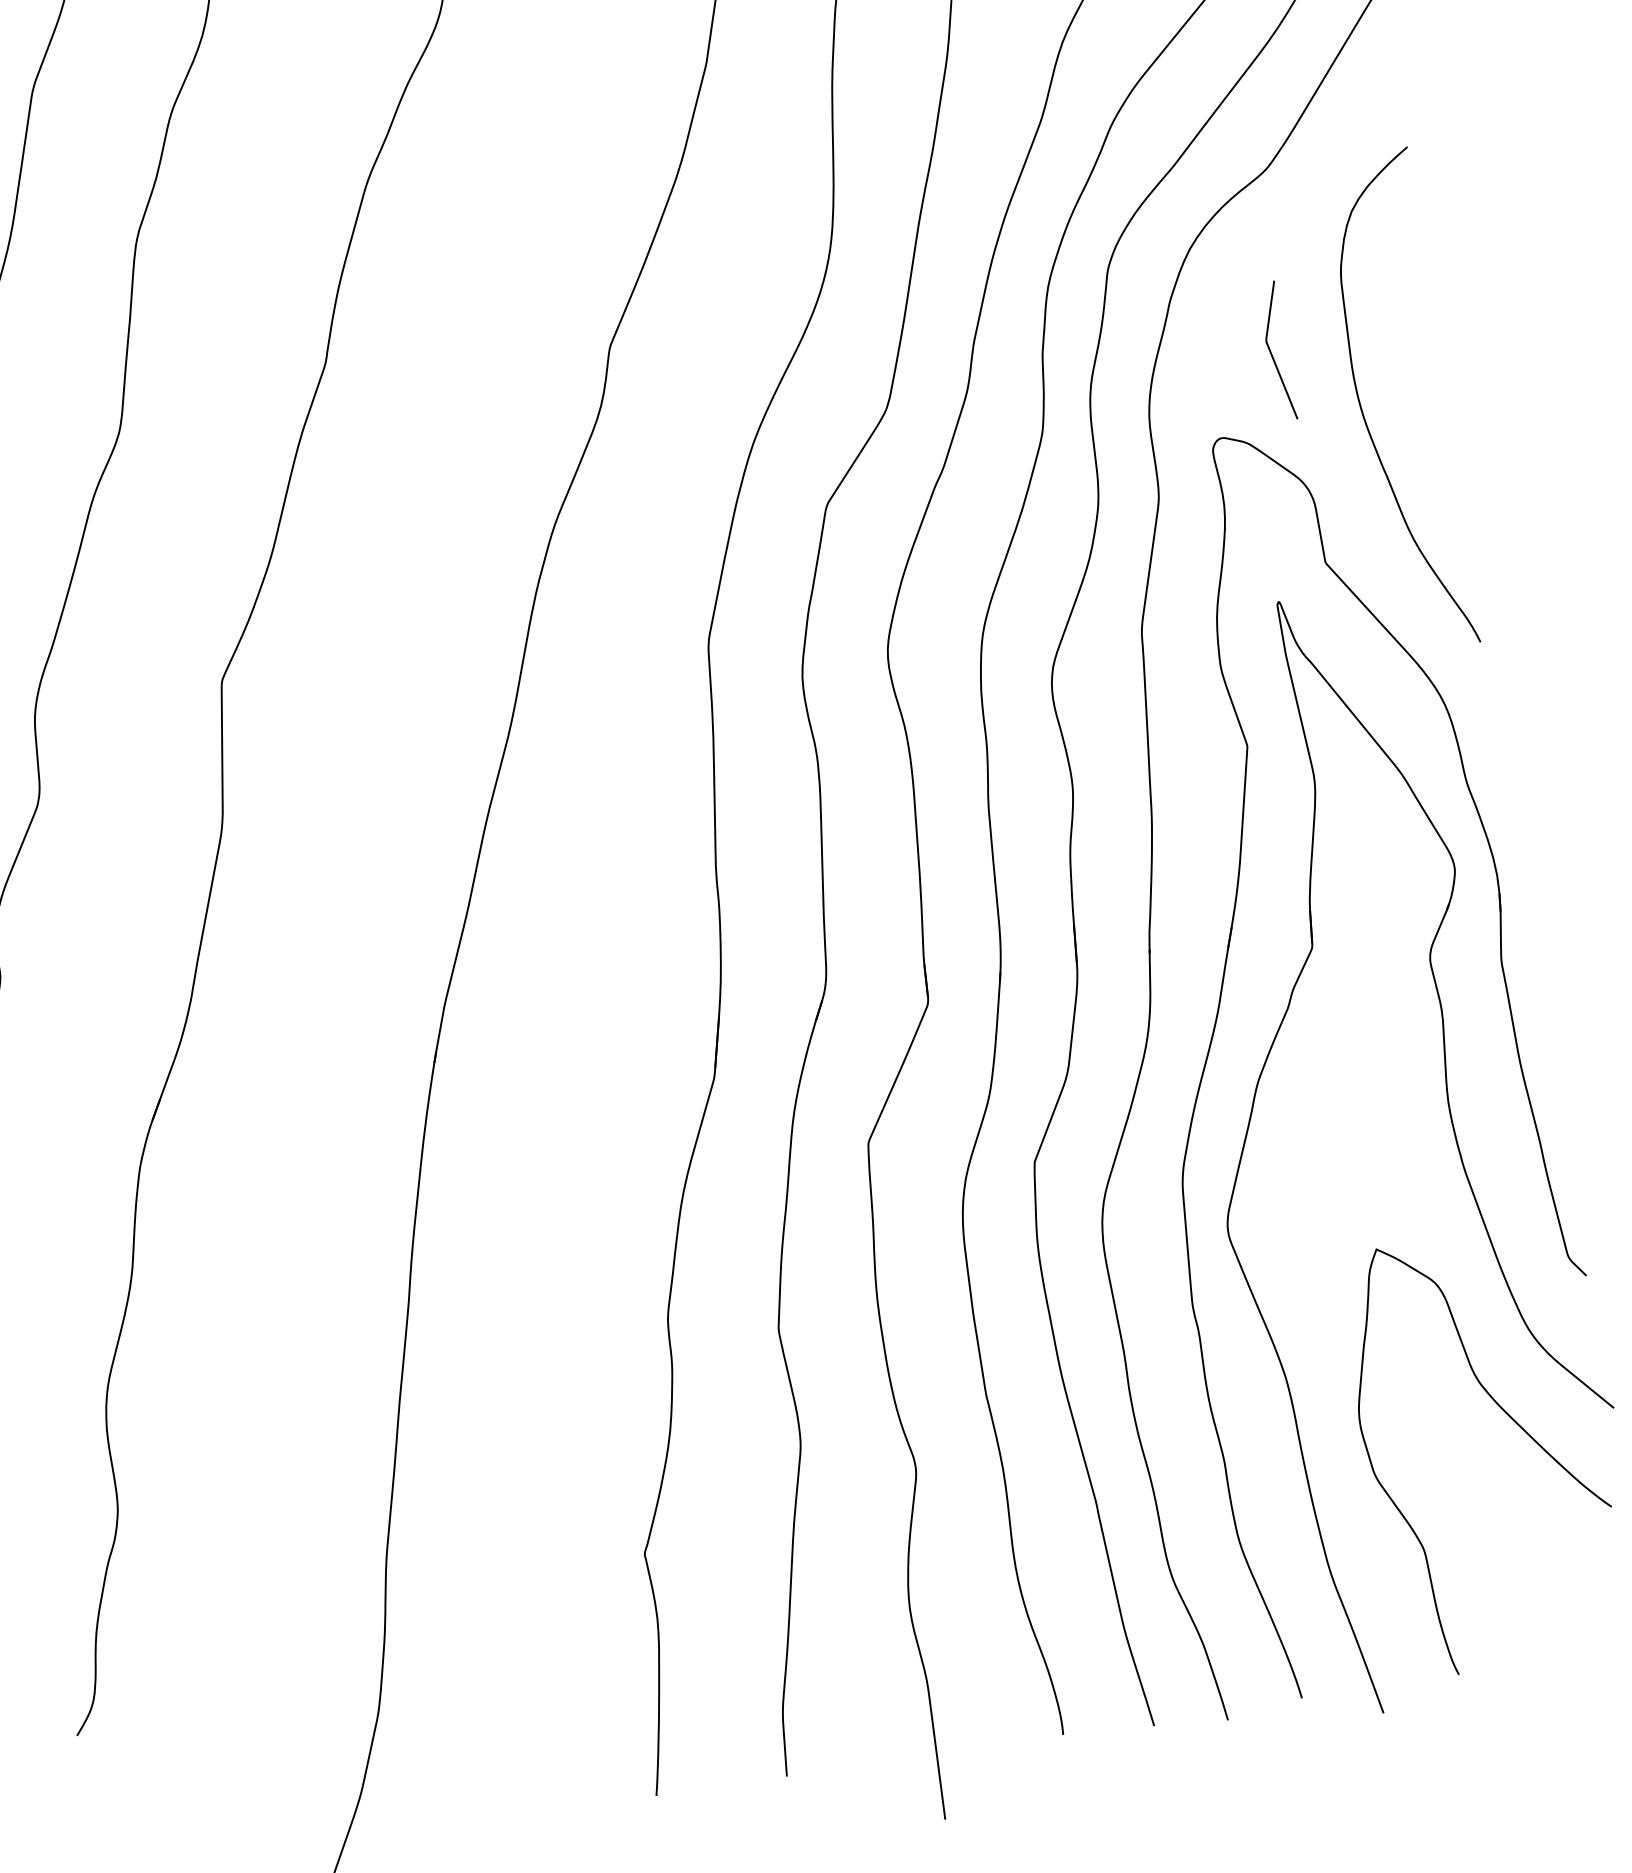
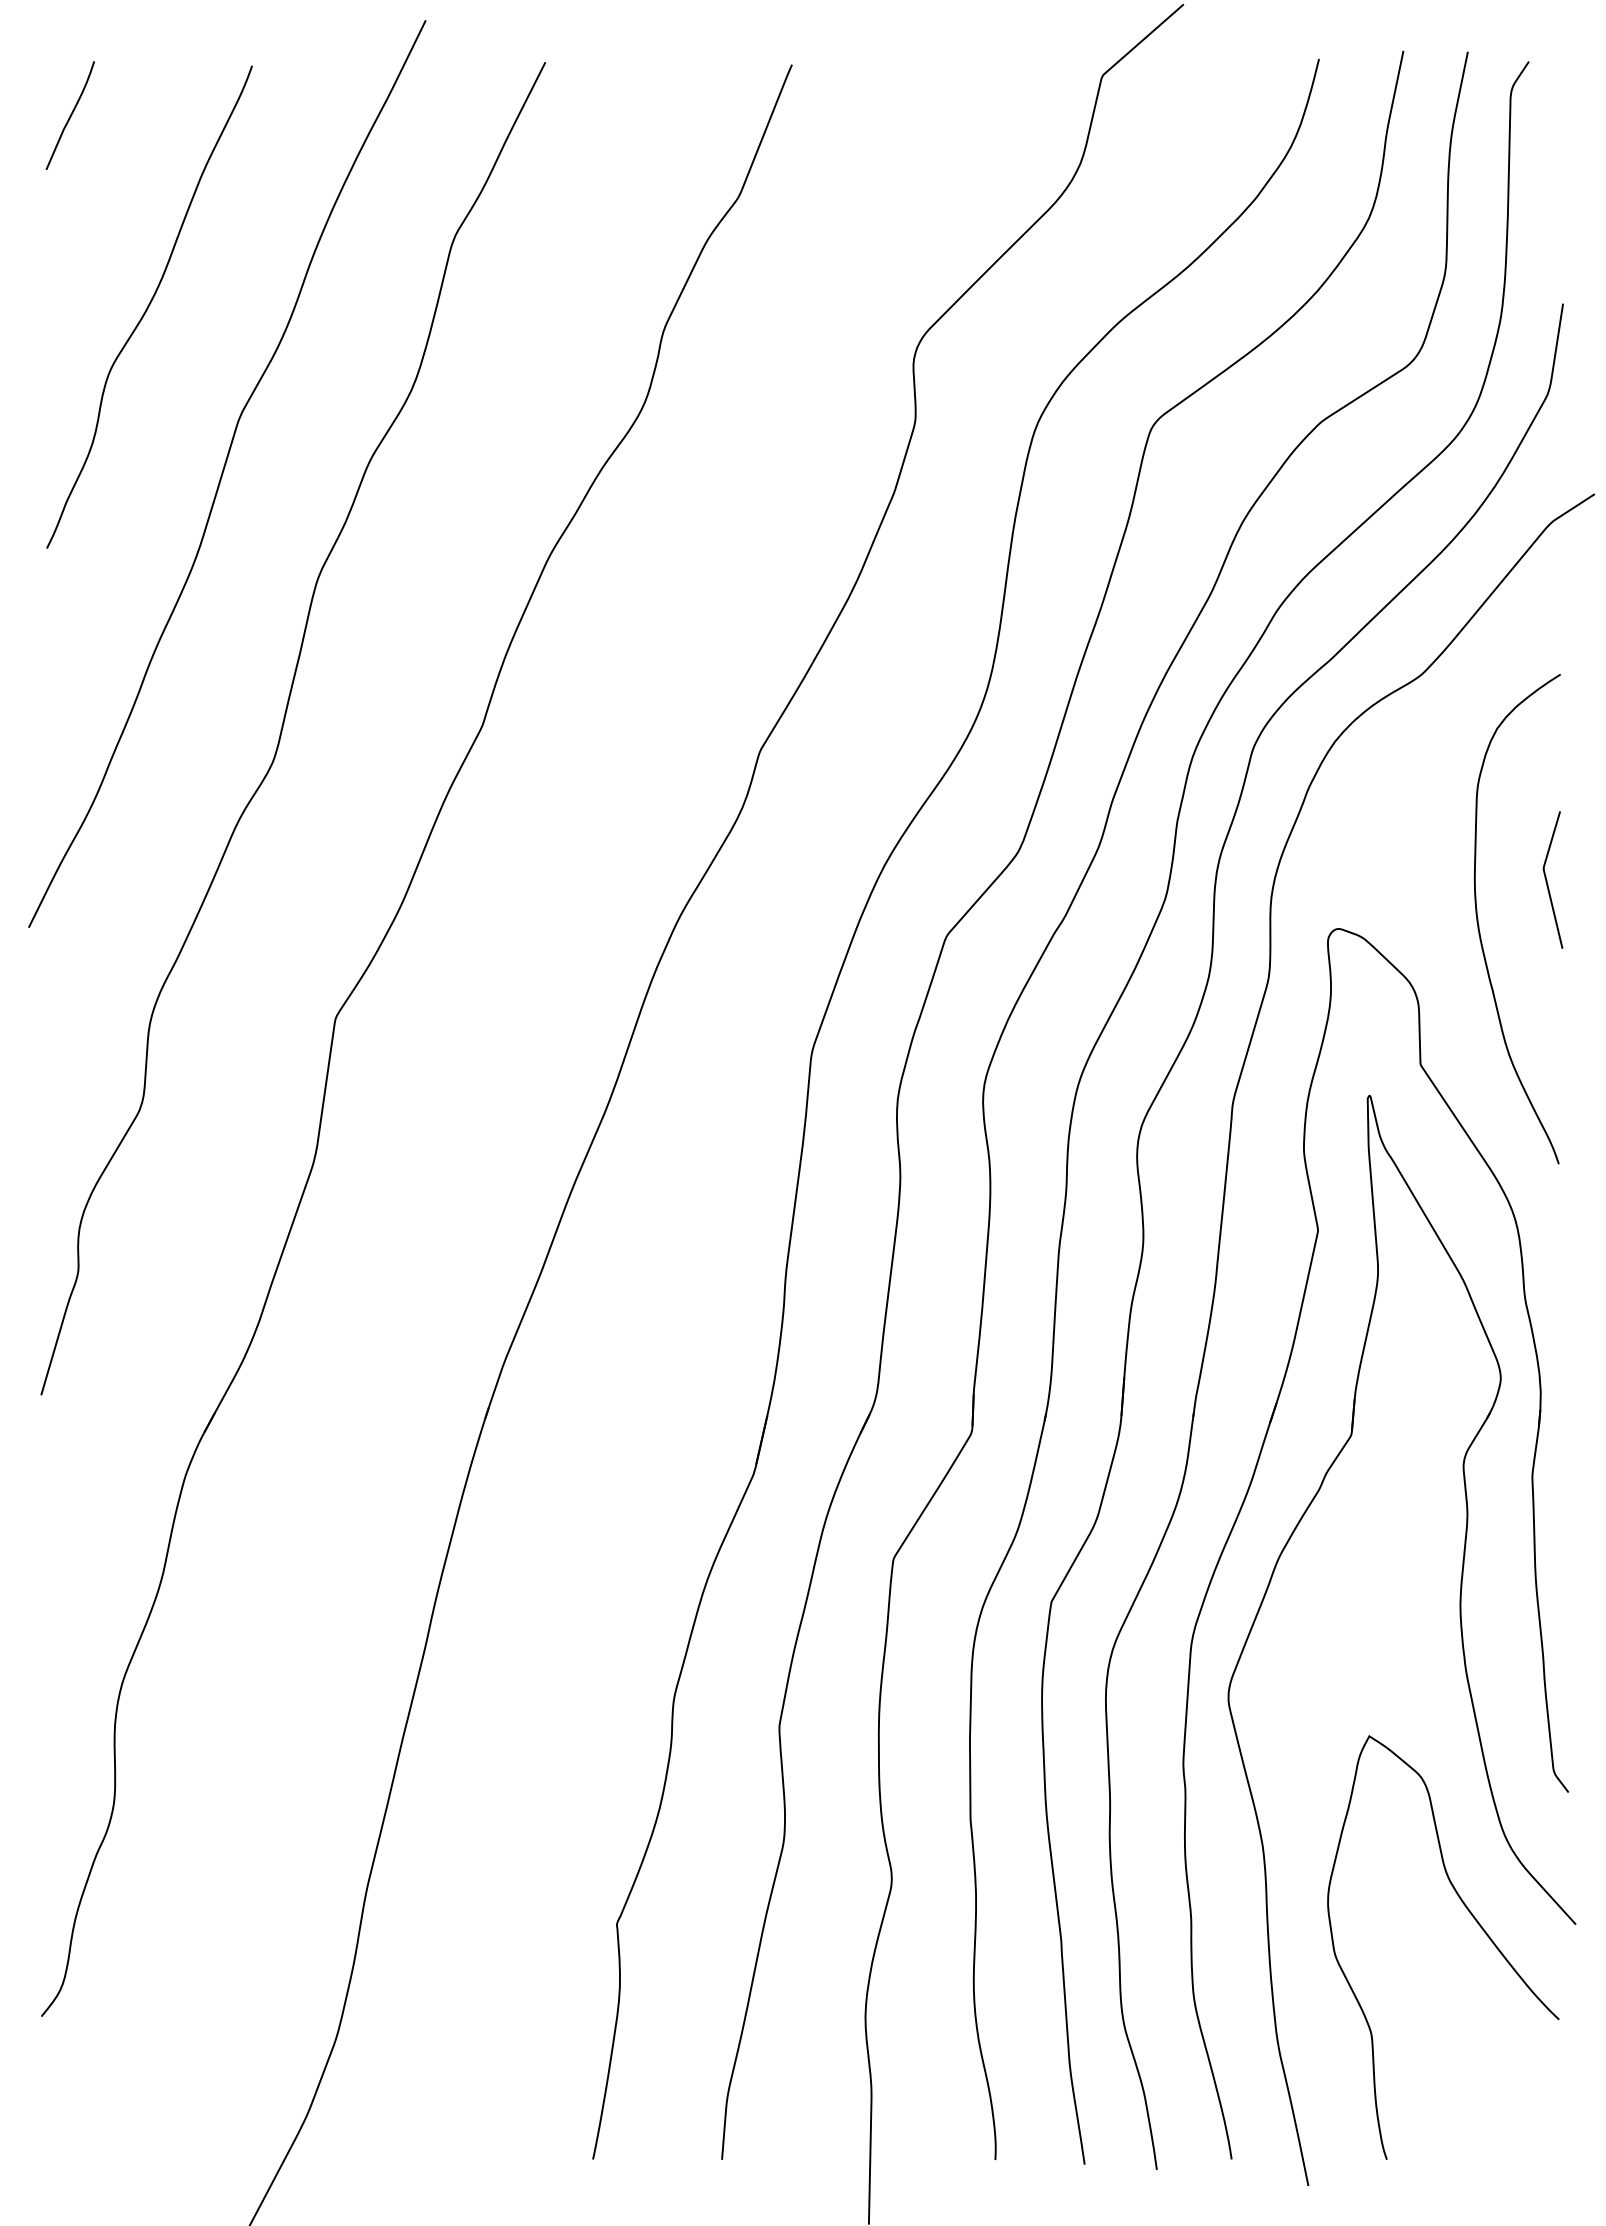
curve: (1272, 352) -> (1547, 880), moved

